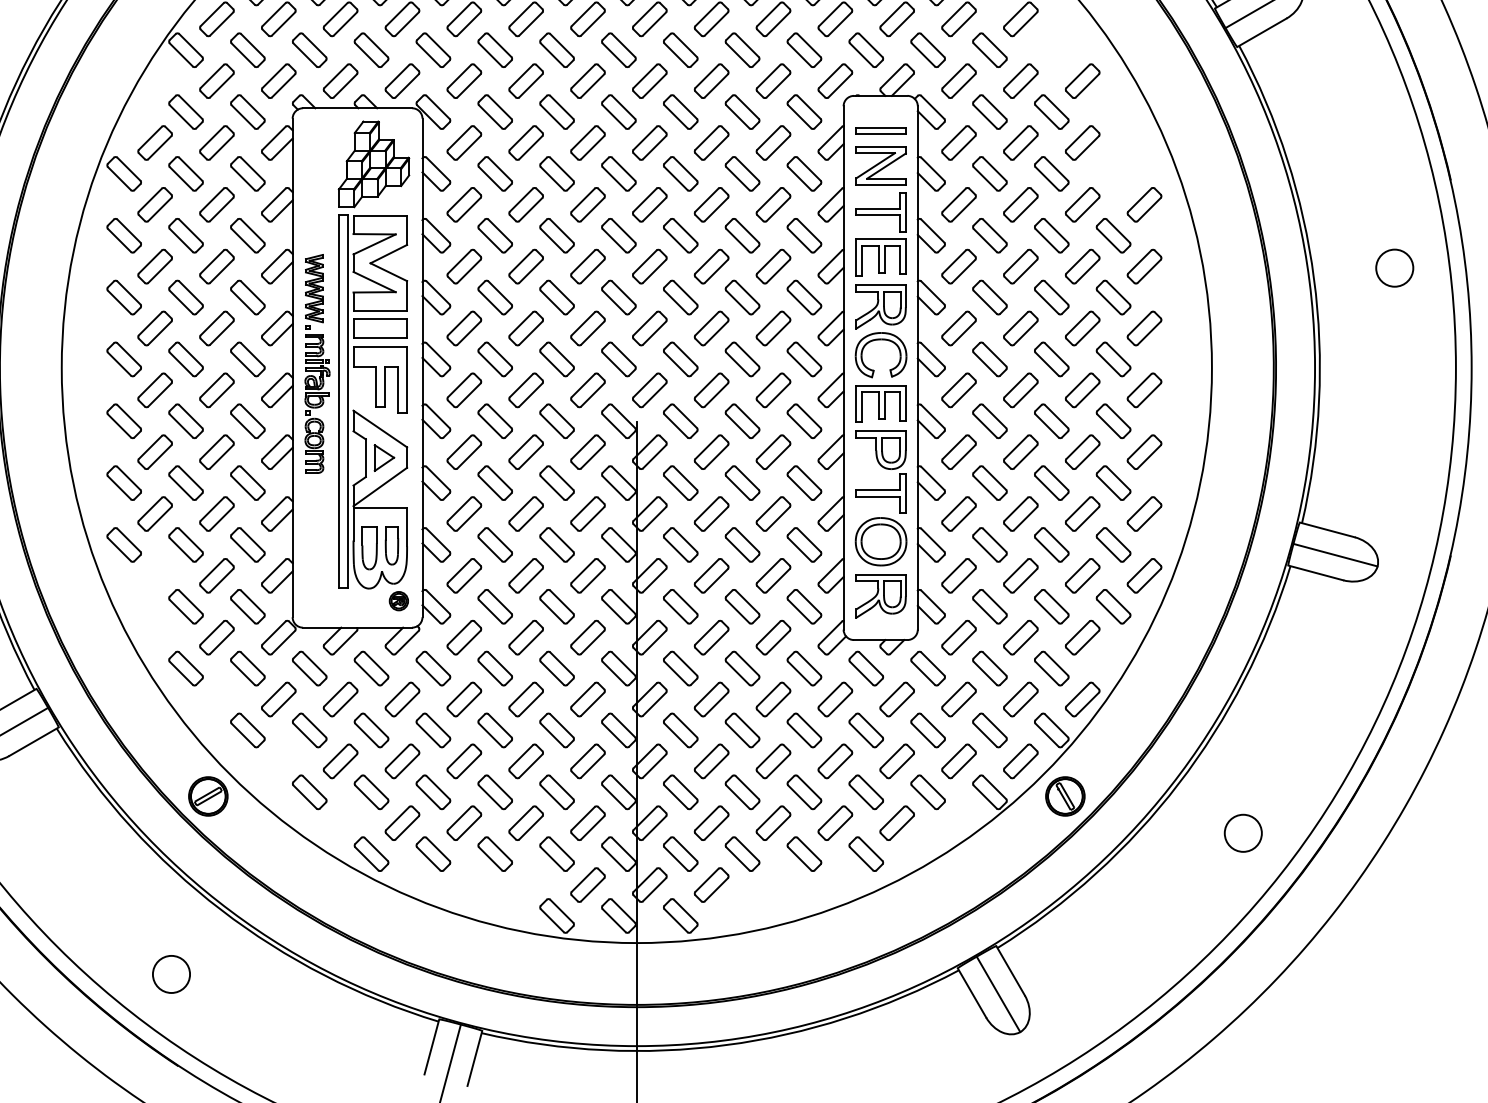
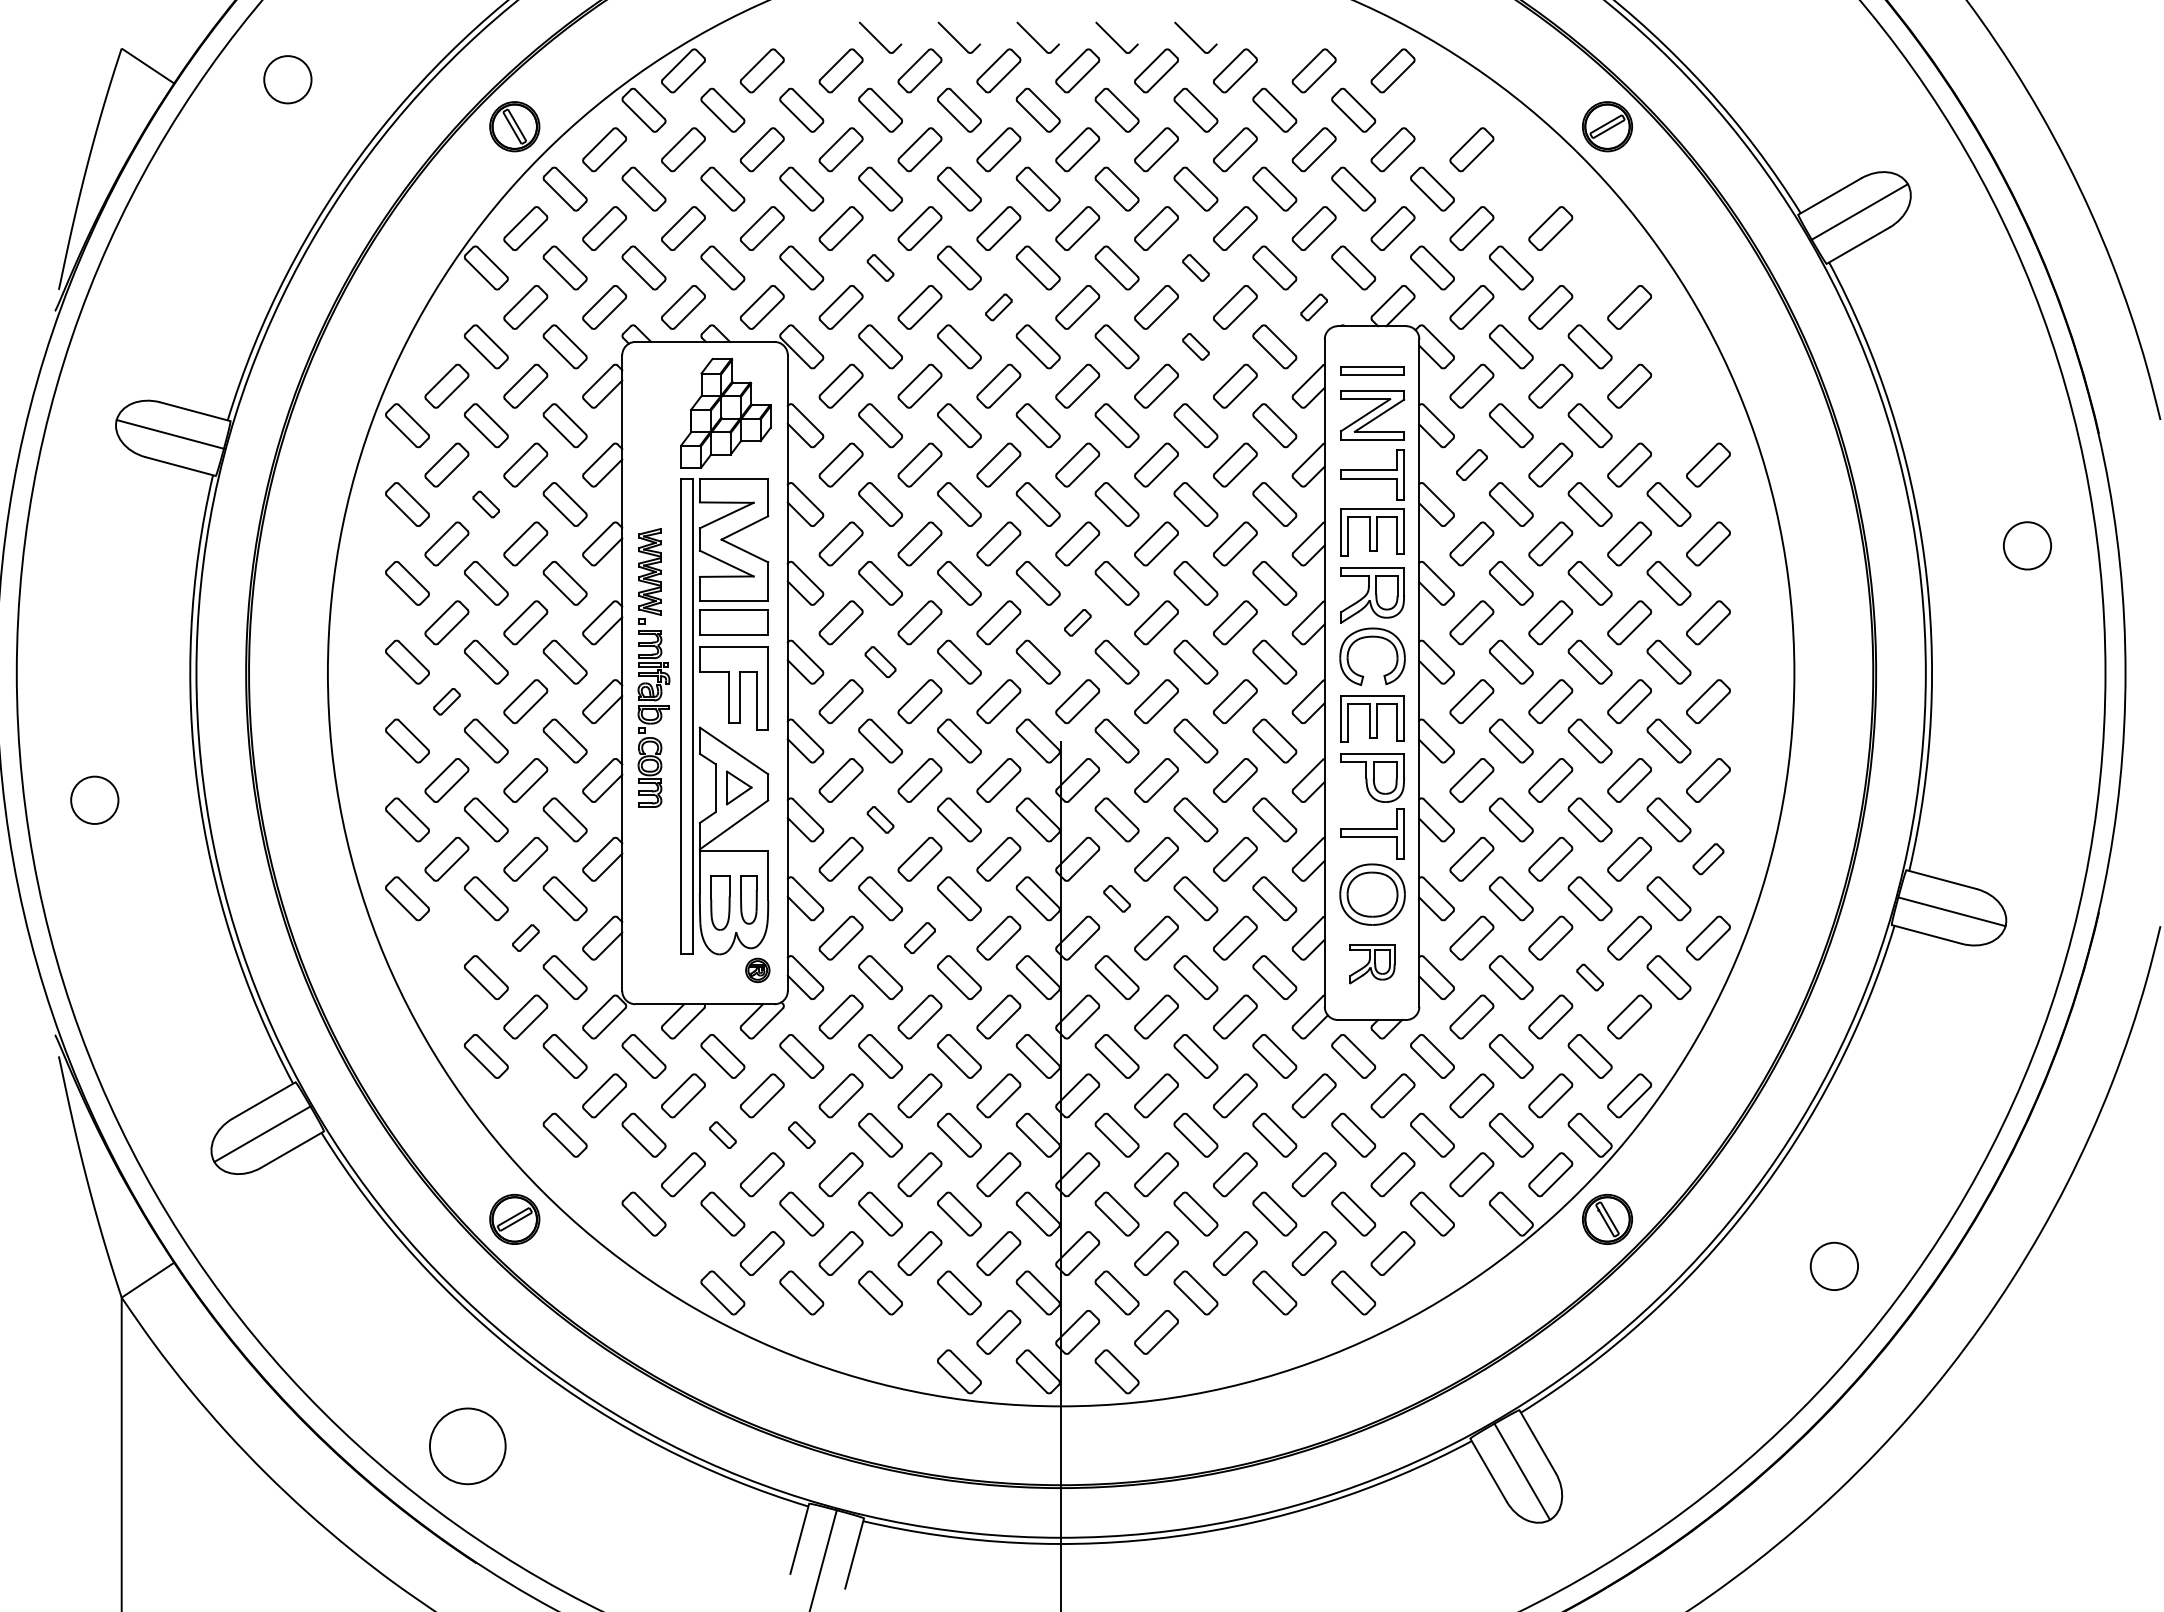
part: (495, 49) -> (880, 267), size x0.6
part: (742, 49) -> (1195, 267), size x0.6
part: (587, 81) -> (998, 307), size x0.6
part: (834, 81) -> (1313, 307), size x0.6
part: (742, 111) -> (1195, 346), size x0.6
part: (958, 204) -> (1471, 464), size x0.7
part: (185, 235) -> (485, 504), size x0.6
part: (649, 328) -> (1077, 622), size x0.6
part: (495, 358) -> (880, 661), size x0.7
part: (154, 390) -> (446, 701), size x0.6
part: (495, 482) -> (880, 819), size x0.6
part: (1144, 513) -> (1708, 858), size x0.7
part: (680, 544) -> (1116, 898), size x0.6
part: (216, 575) -> (525, 937), size x0.6
part: (525, 575) -> (919, 937), size x0.7
part: (881, 595) -> (1372, 963), size x0.7
part: (1051, 606) -> (1589, 977), size x0.6
part: (371, 729) -> (722, 1134), size x0.6
part: (433, 729) -> (801, 1134), size x0.6
circle: (171, 974) -> (467, 1446), size x1.6

